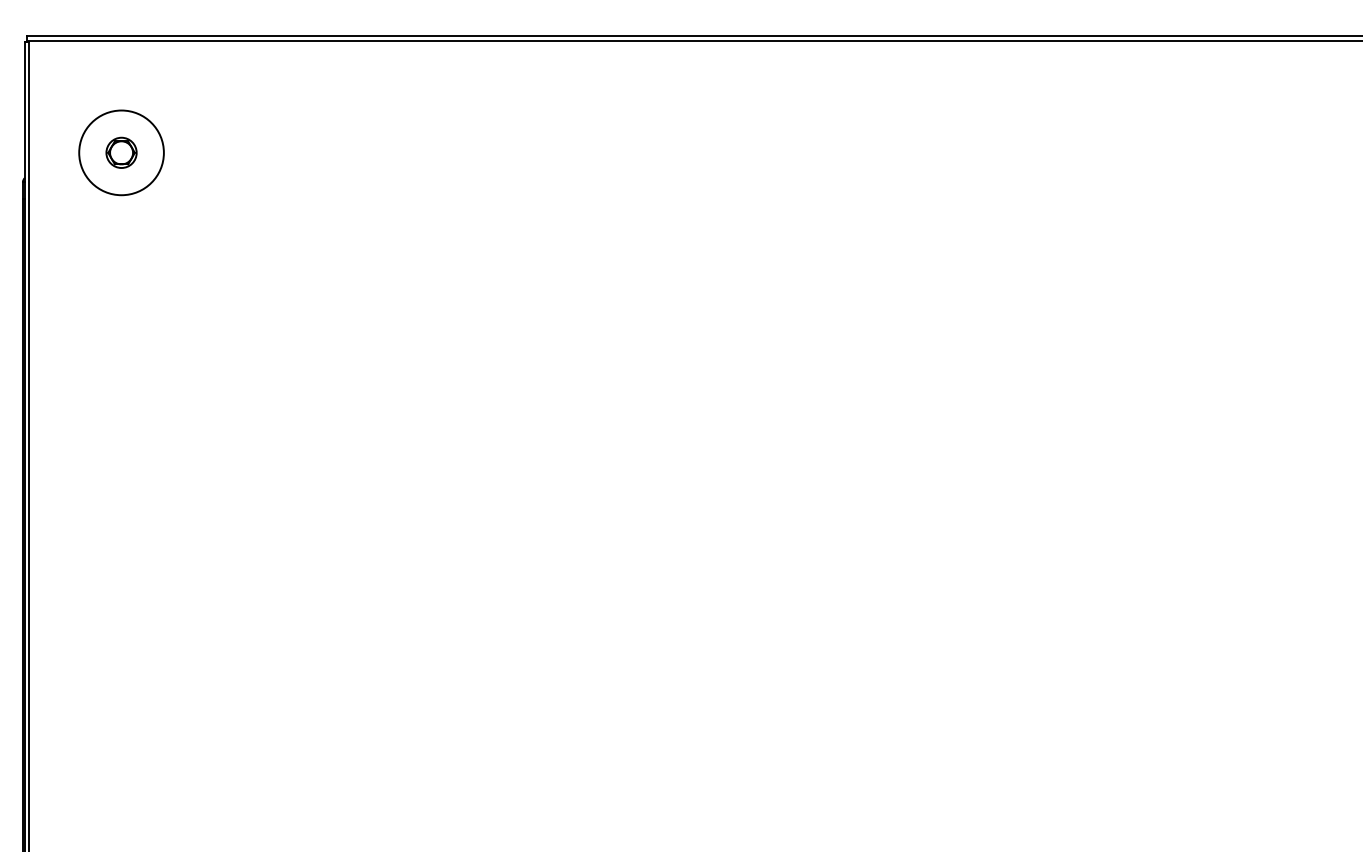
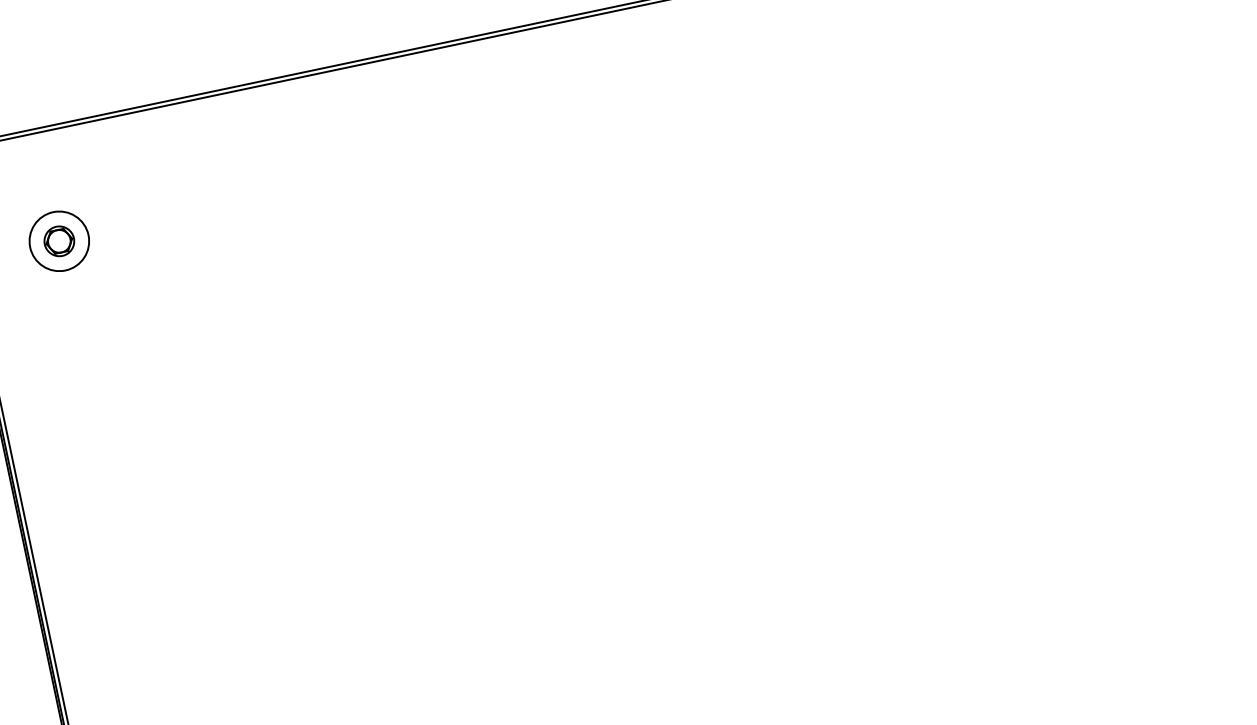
circle: (121, 152) -> (59, 240), size x0.71

